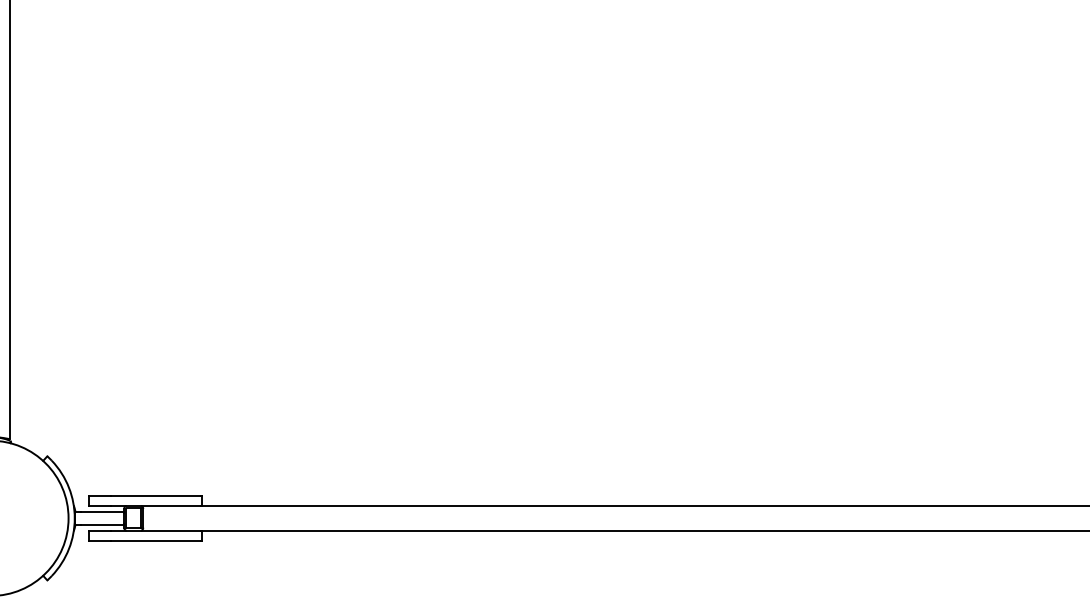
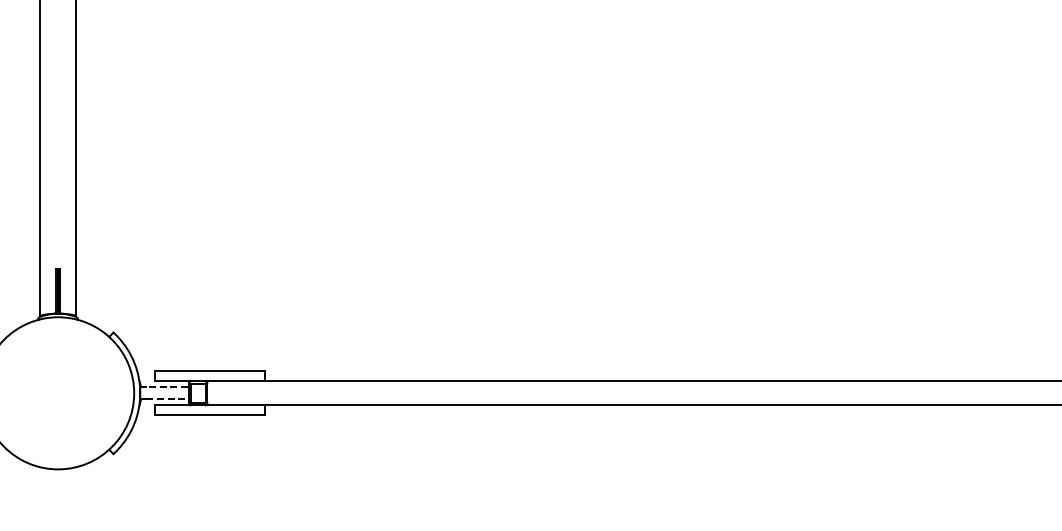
line: (101, 512) -> (166, 387), solid -> dashed
line: (102, 524) -> (167, 399), solid -> dashed

